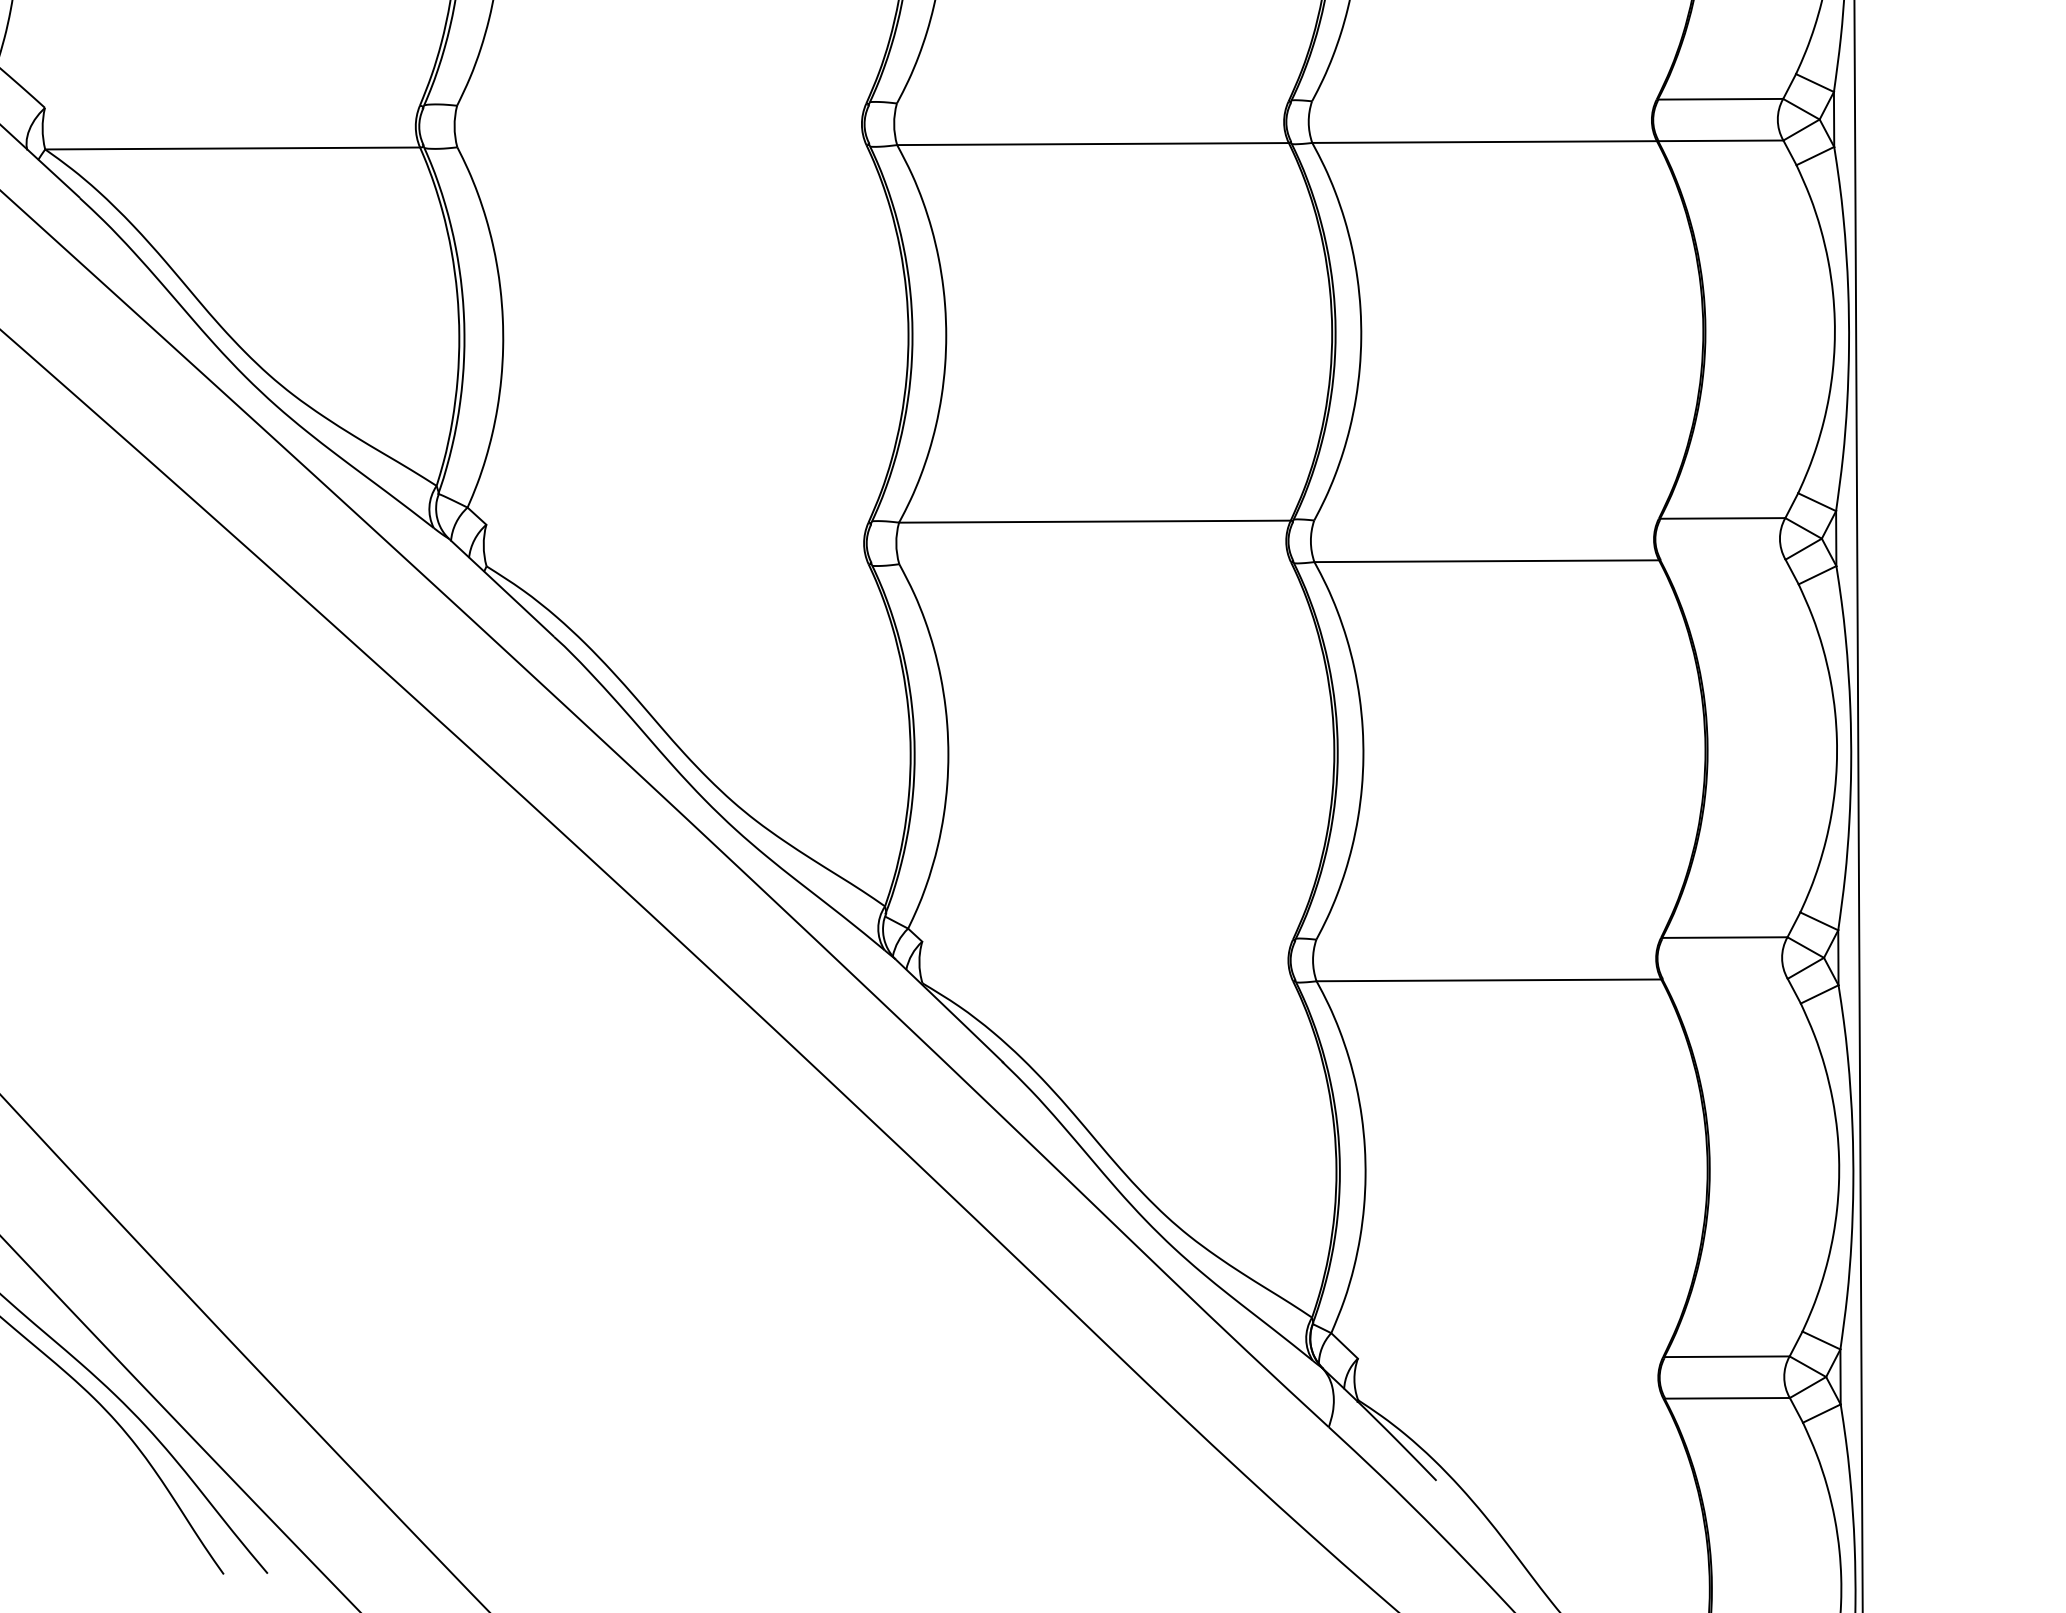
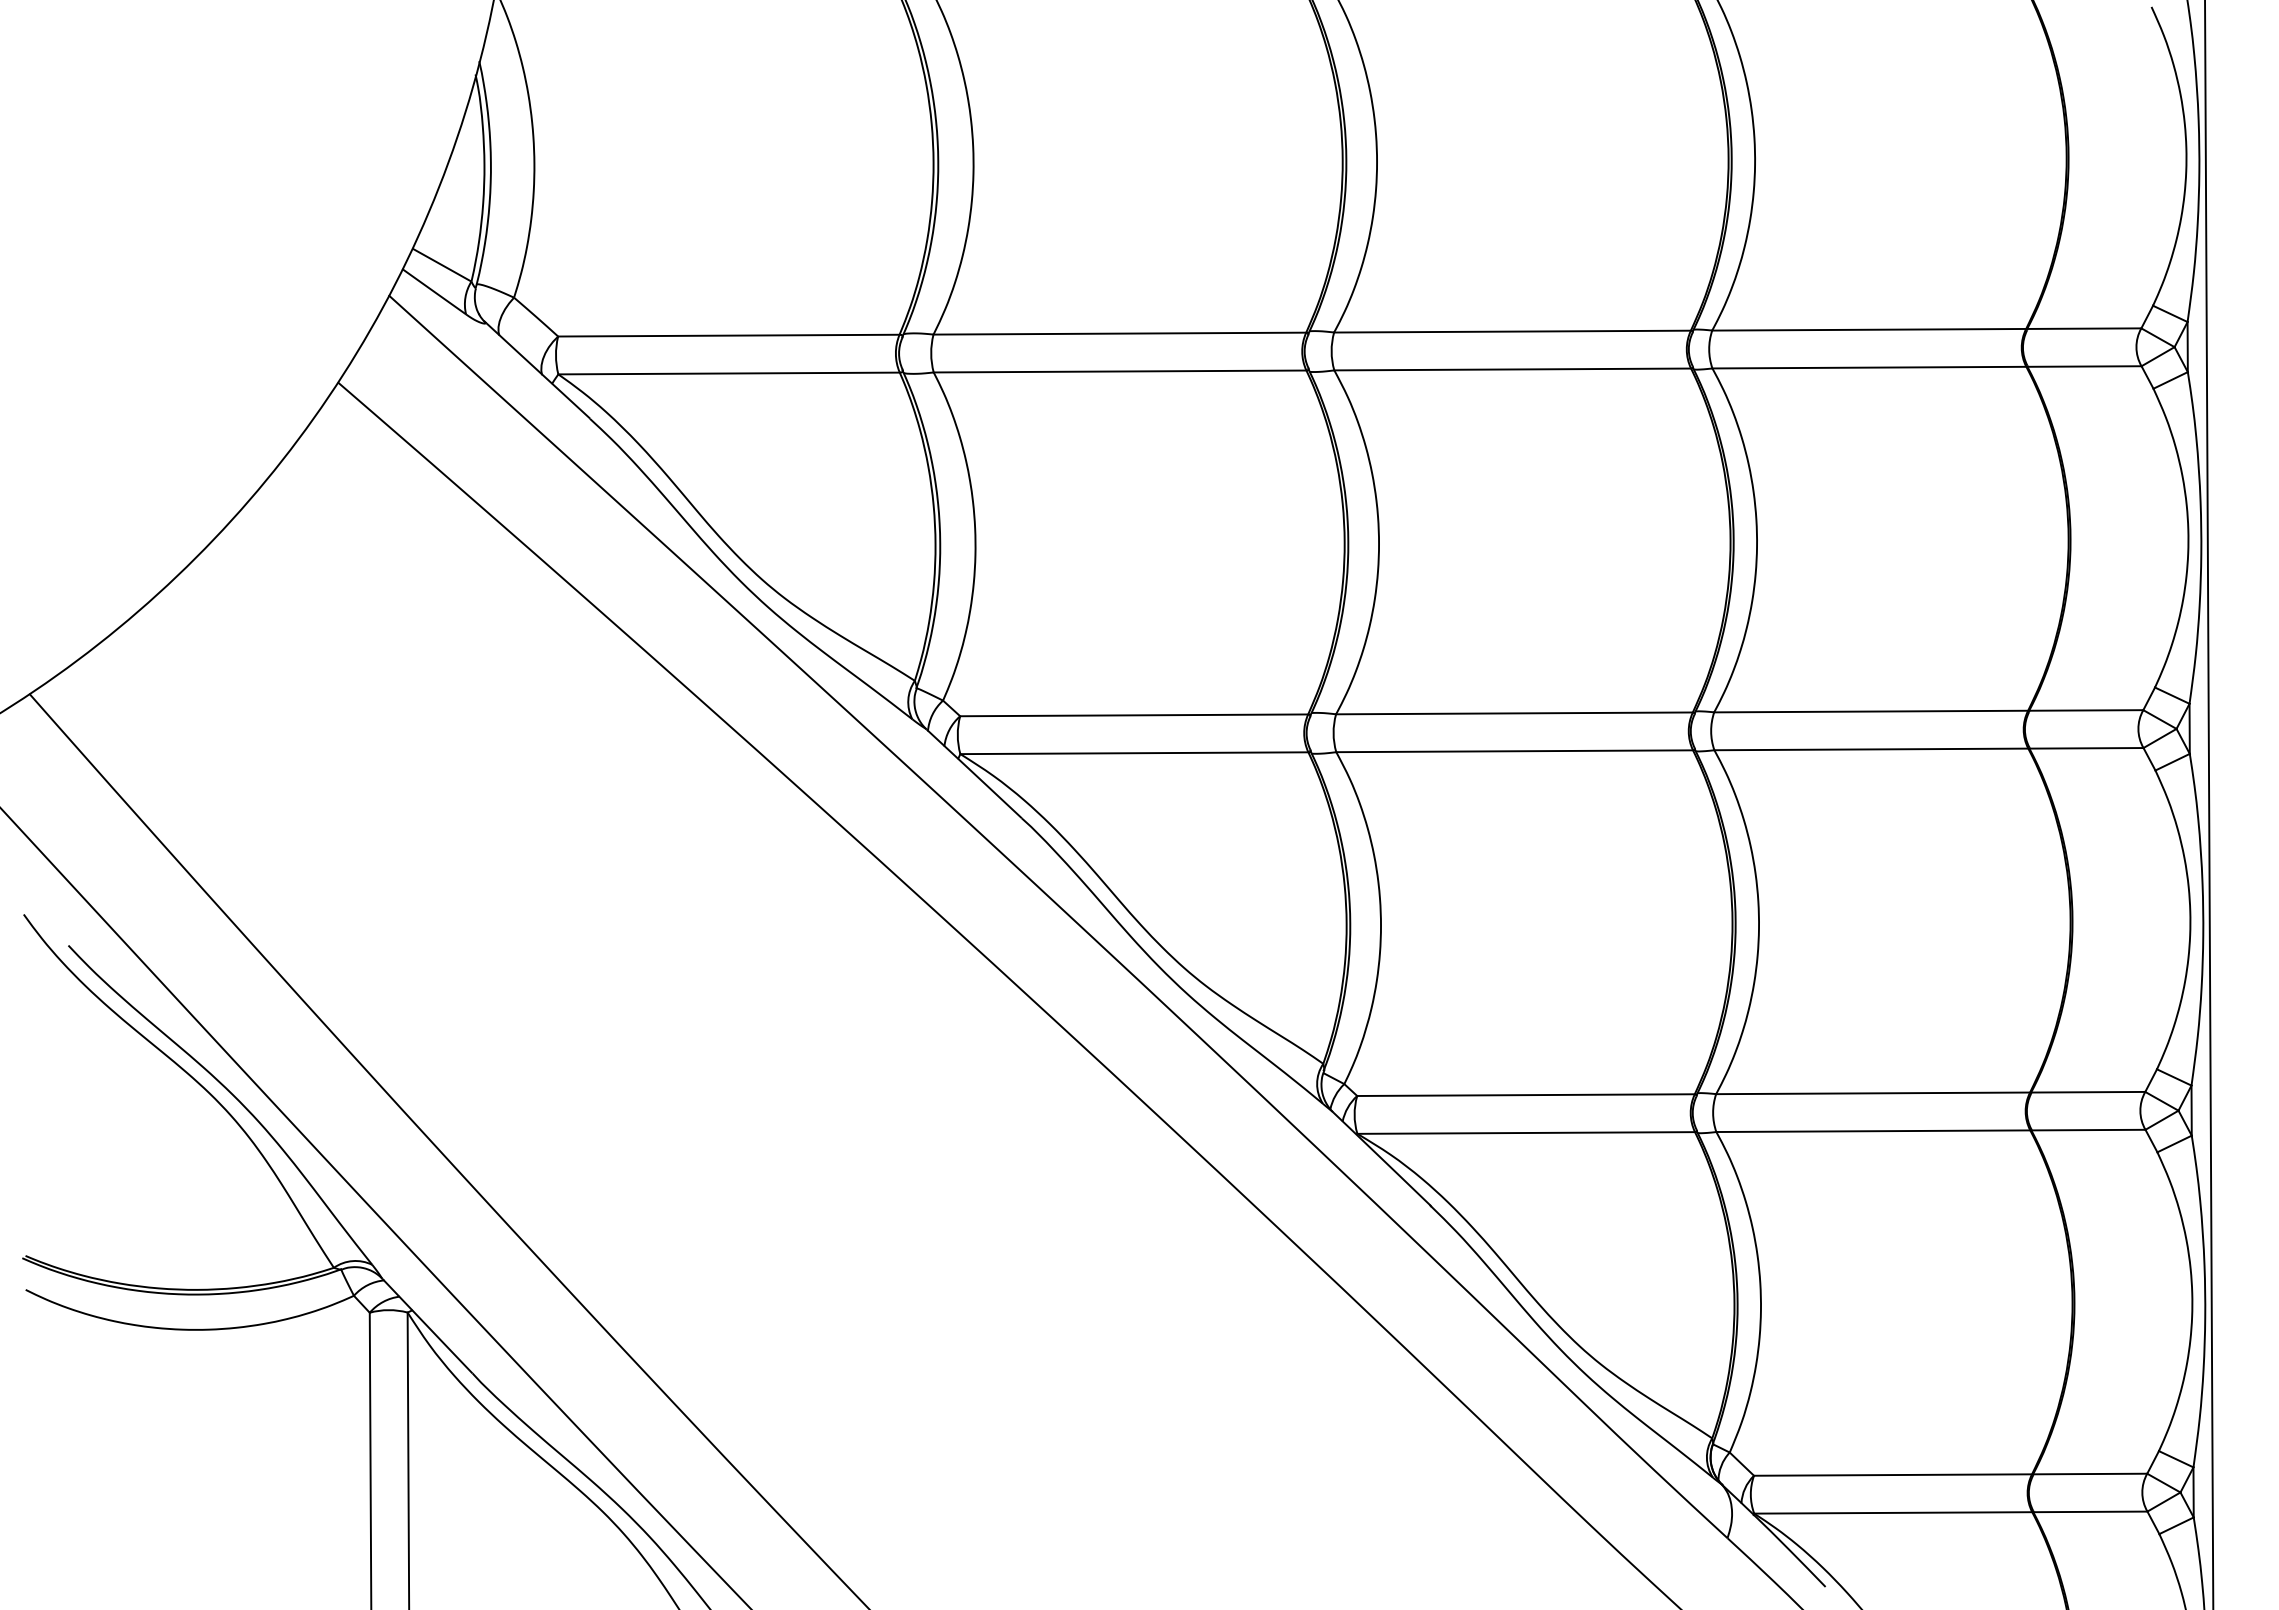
line: (1484, 100) -> (1869, 329), added
line: (1092, 102) -> (1512, 331), added
line: (661, 104) -> (1119, 333), added
line: (232, 106) -> (728, 335), added
line: (661, 146) -> (1119, 371), added
line: (1486, 519) -> (1871, 711), added
line: (677, 523) -> (1134, 715), added
line: (1722, 560) -> (2086, 748), added
line: (1094, 563) -> (1514, 751), added
line: (677, 565) -> (1134, 753), added
line: (1489, 938) -> (1873, 1093), added
line: (1107, 941) -> (1525, 1095), added
line: (1725, 978) -> (2088, 1129), added
line: (1108, 981) -> (1526, 1132), added
line: (1511, 1357) -> (1893, 1474), added
line: (1511, 1398) -> (1893, 1512), added

